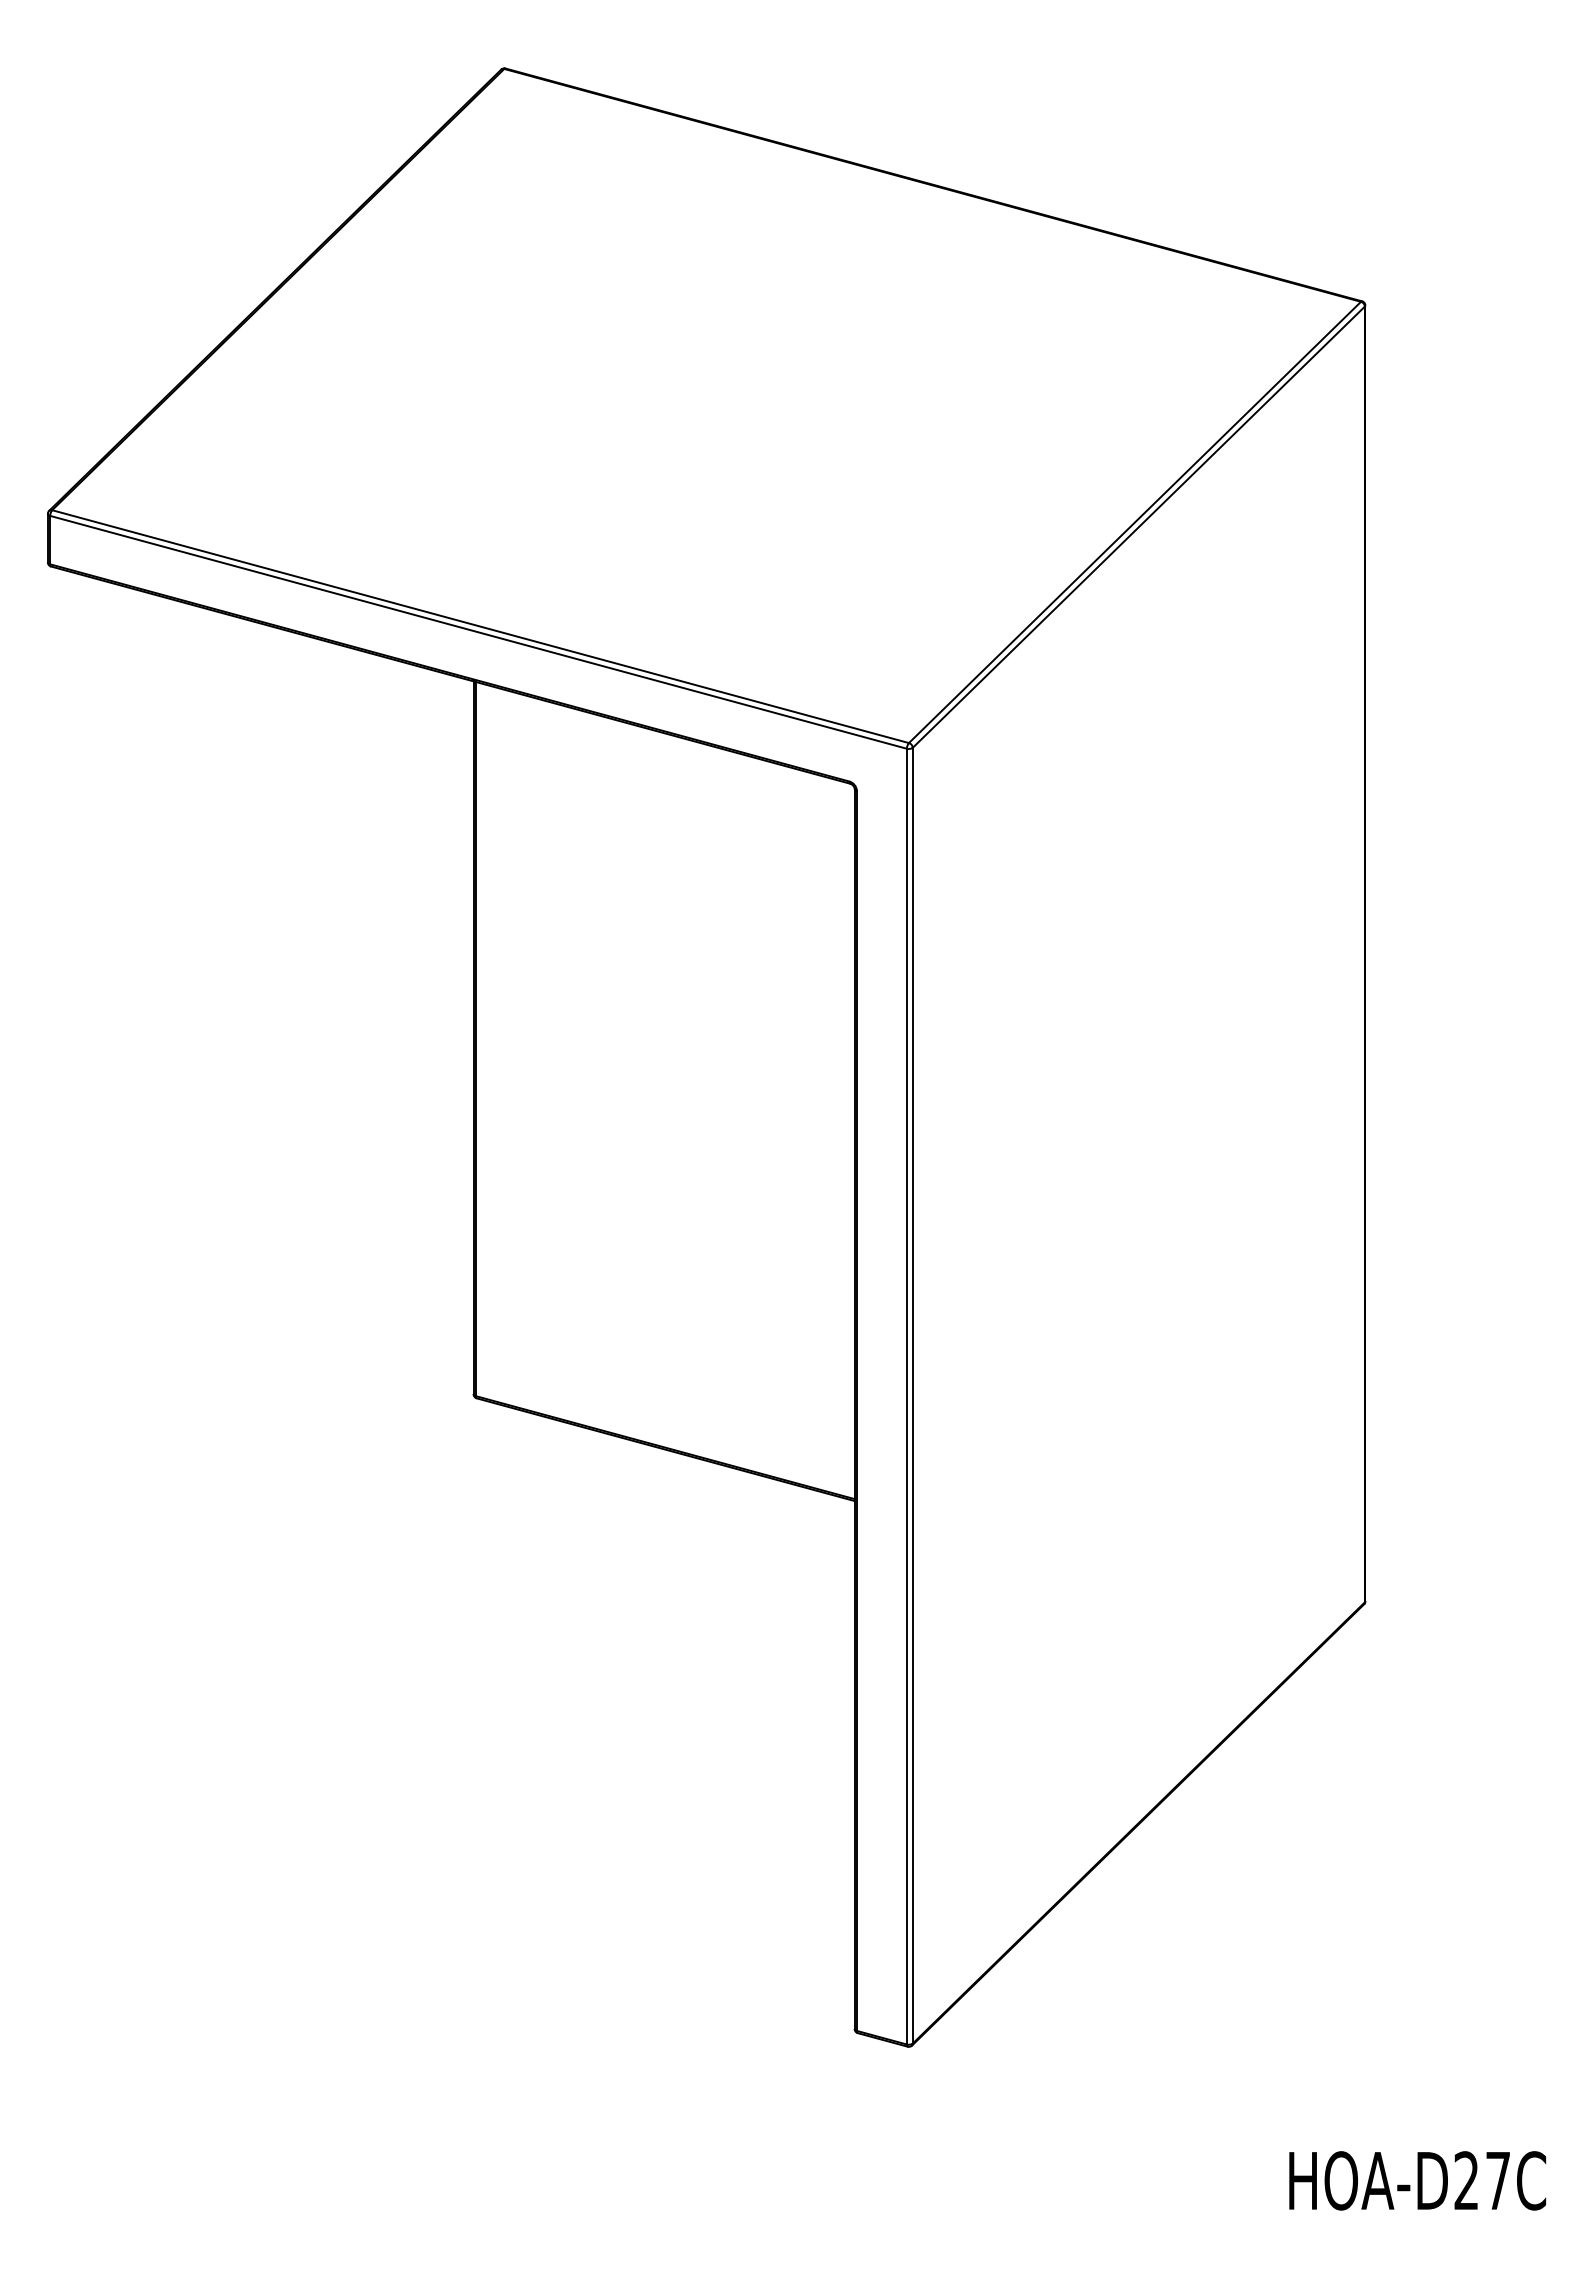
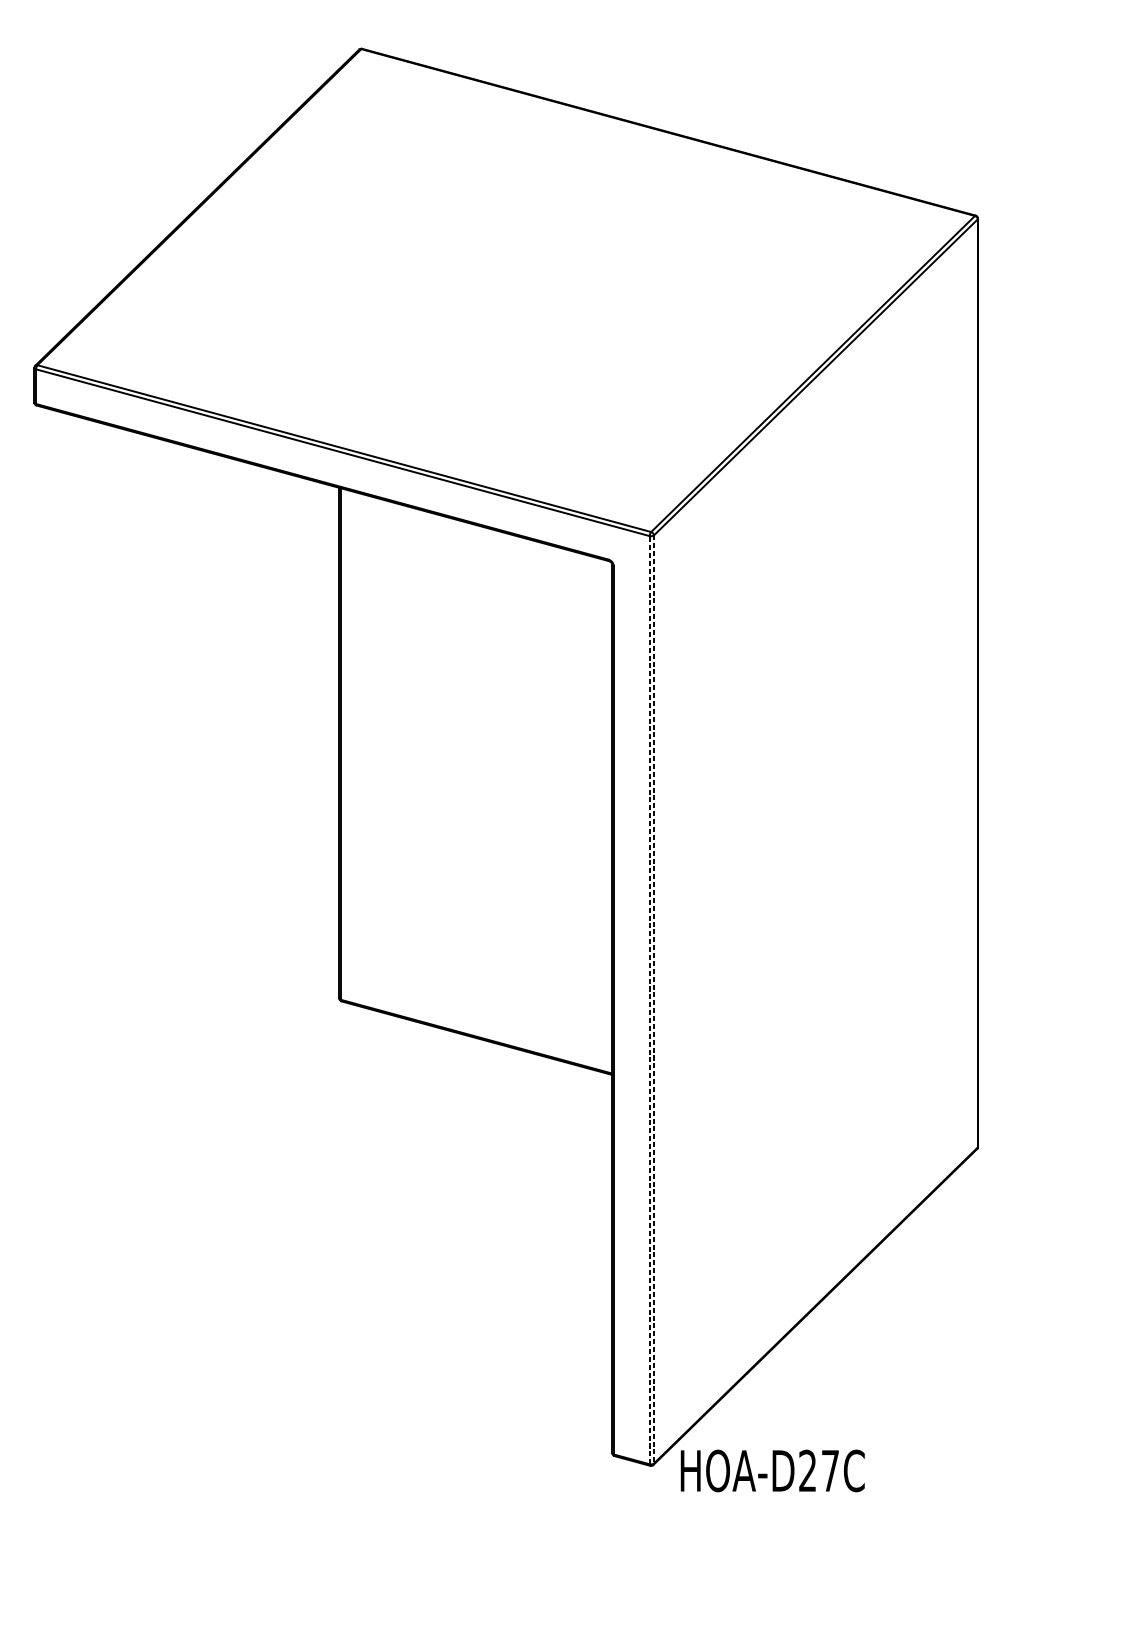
line: (912, 1395) -> (653, 999), solid -> dashed
line: (906, 1396) -> (649, 1000), solid -> dashed
text: (1417, 2180) -> (772, 1470), moved

